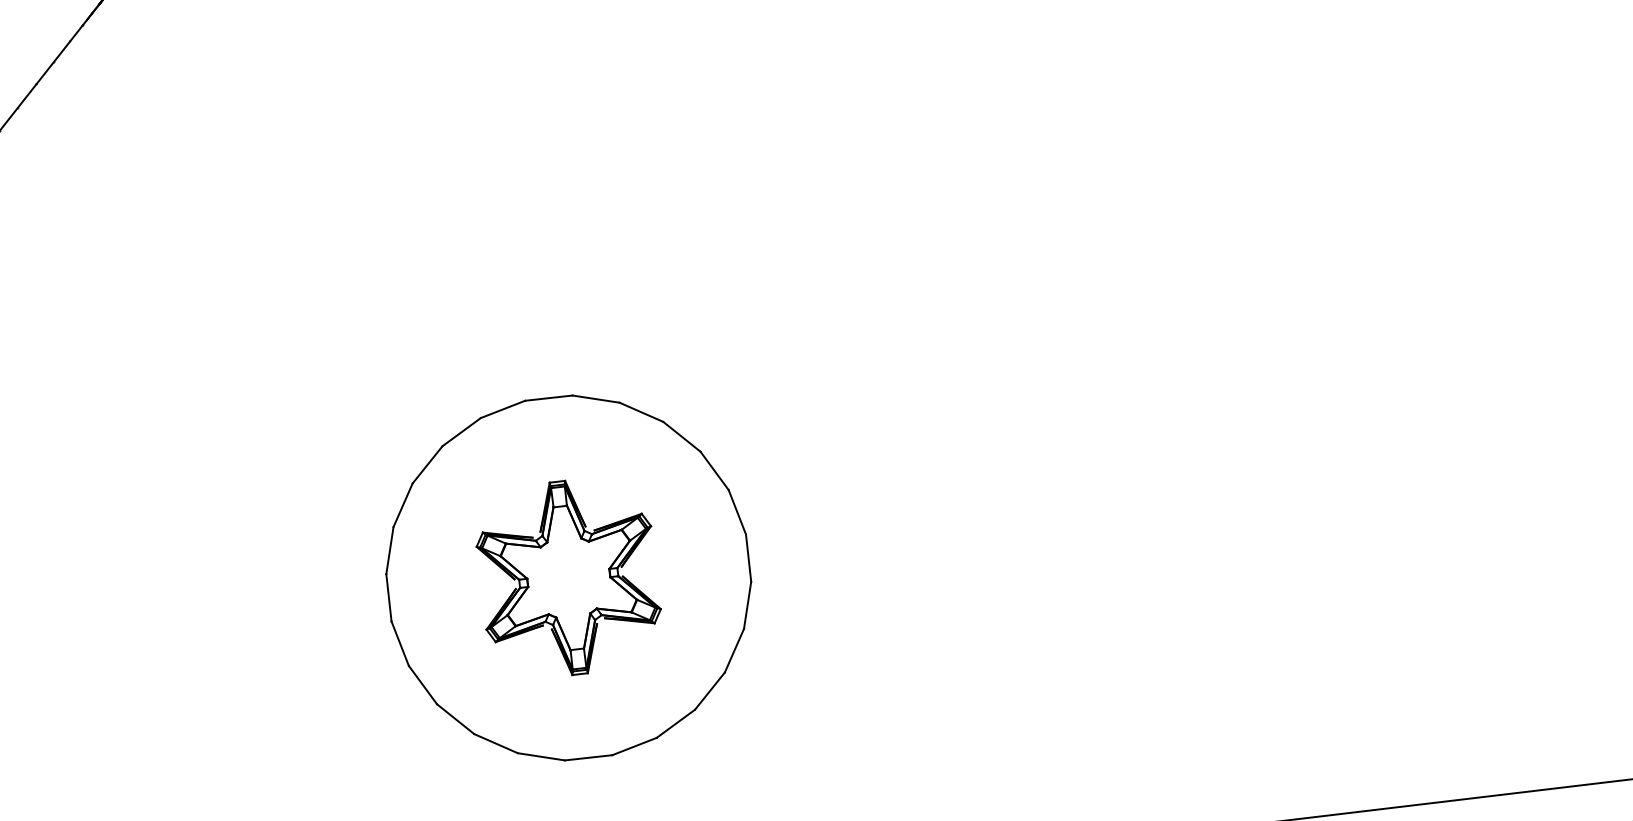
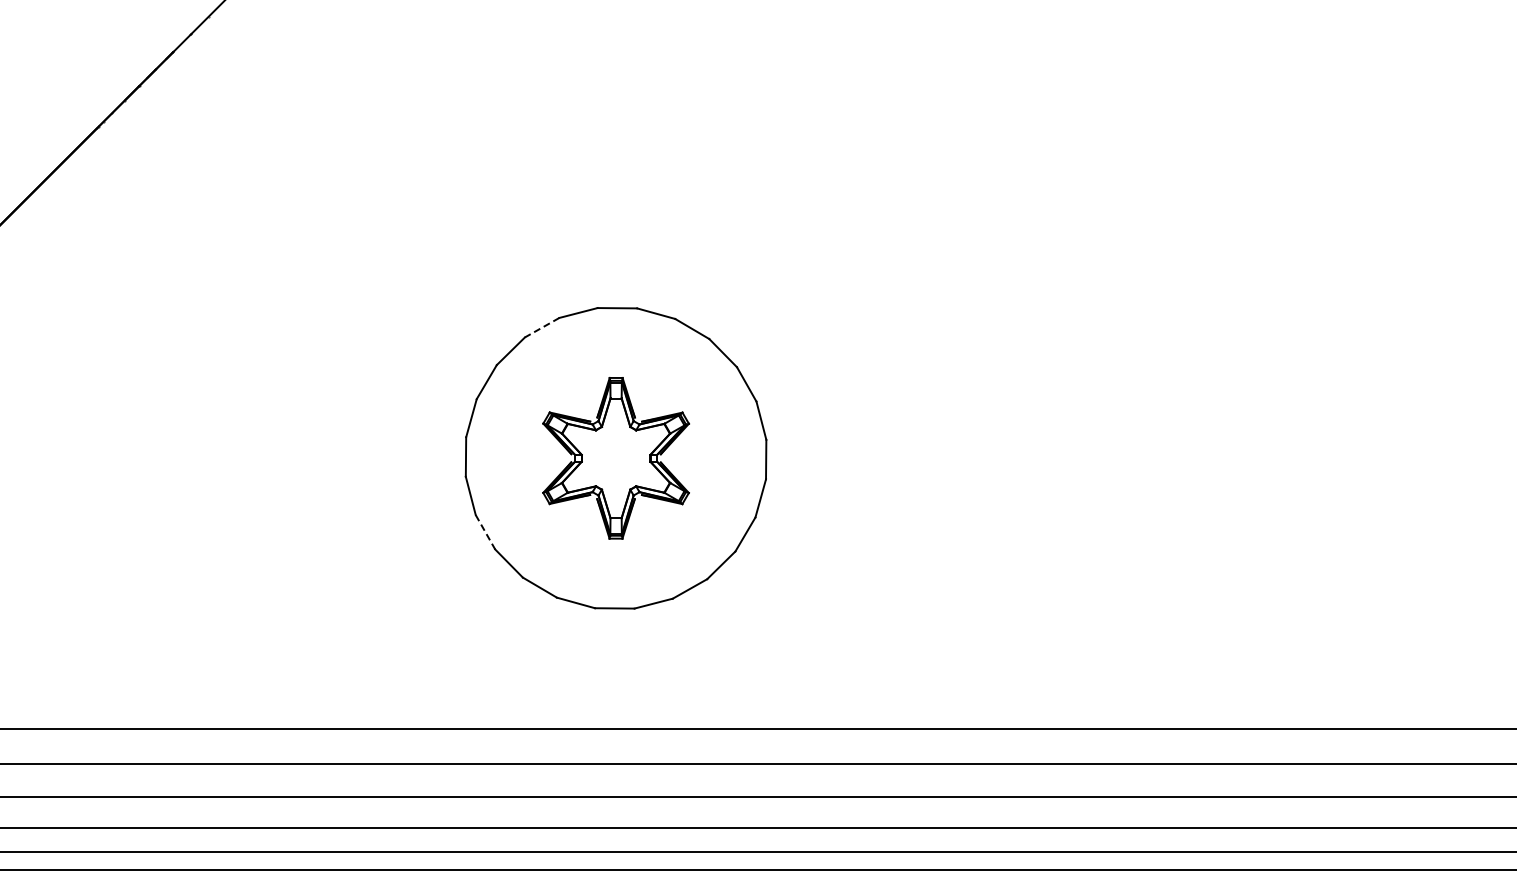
line: (462, 431) -> (542, 327), solid -> dashed
line: (423, 685) -> (485, 532), solid -> dashed

